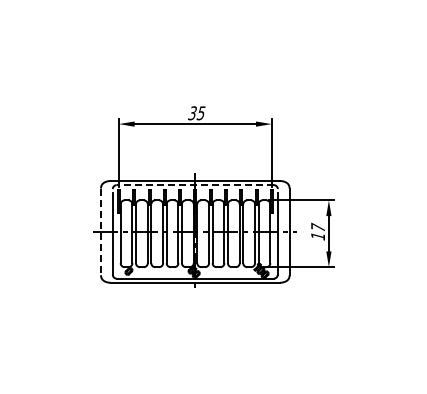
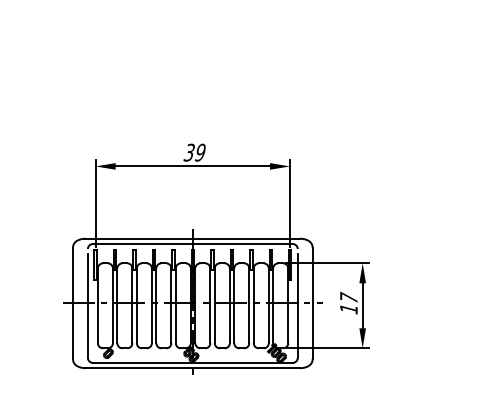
text: (200, 112) -> (199, 151), 35 -> 39
line: (195, 185) -> (193, 244), dashed -> solid
line: (101, 232) -> (73, 304), dashed -> solid

